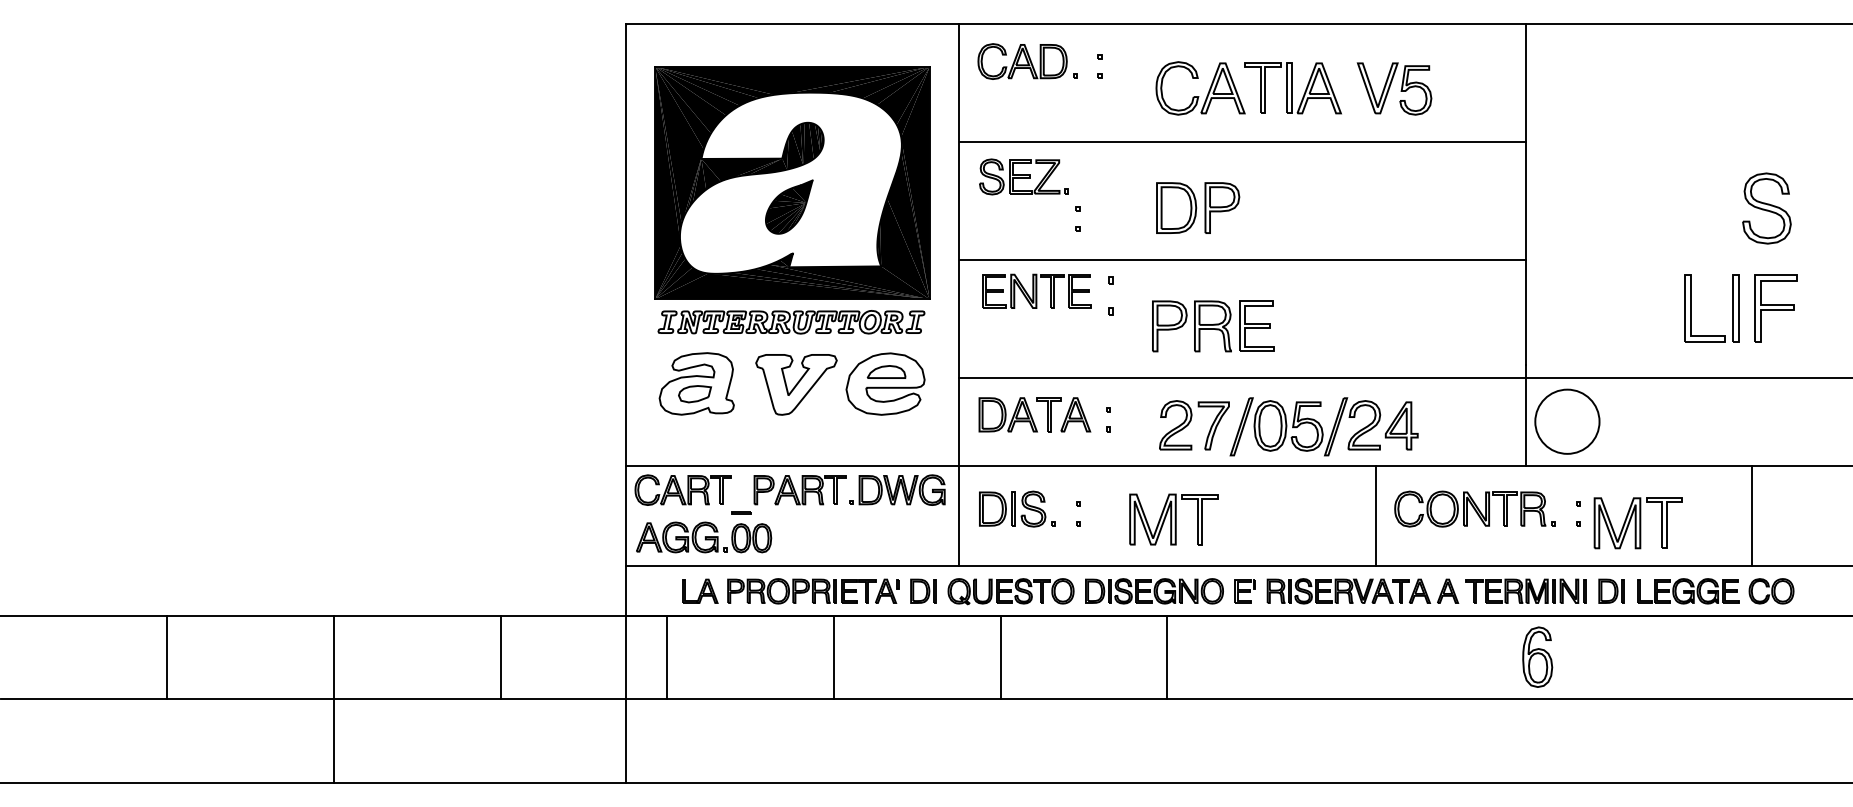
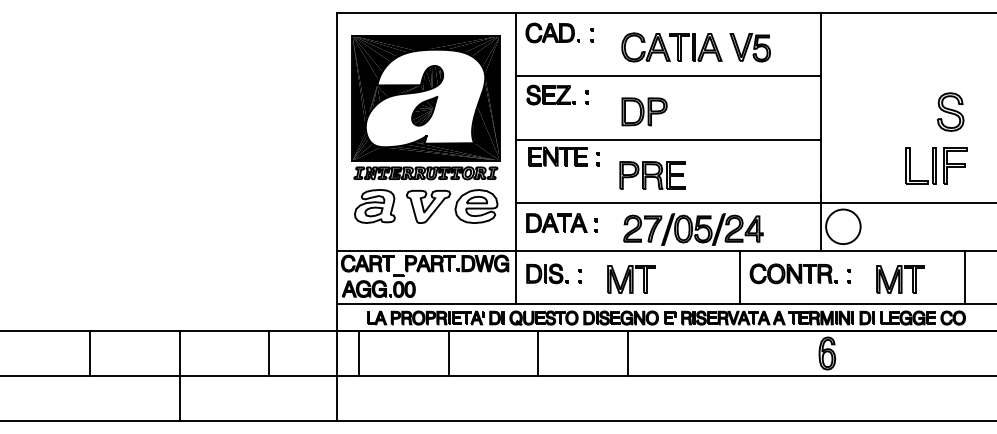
part: (1077, 218) -> (586, 97), moved
part: (1110, 296) -> (597, 159), size x0.62
line: (1751, 515) -> (964, 277), moved
part: (1638, 523) -> (900, 279), moved

